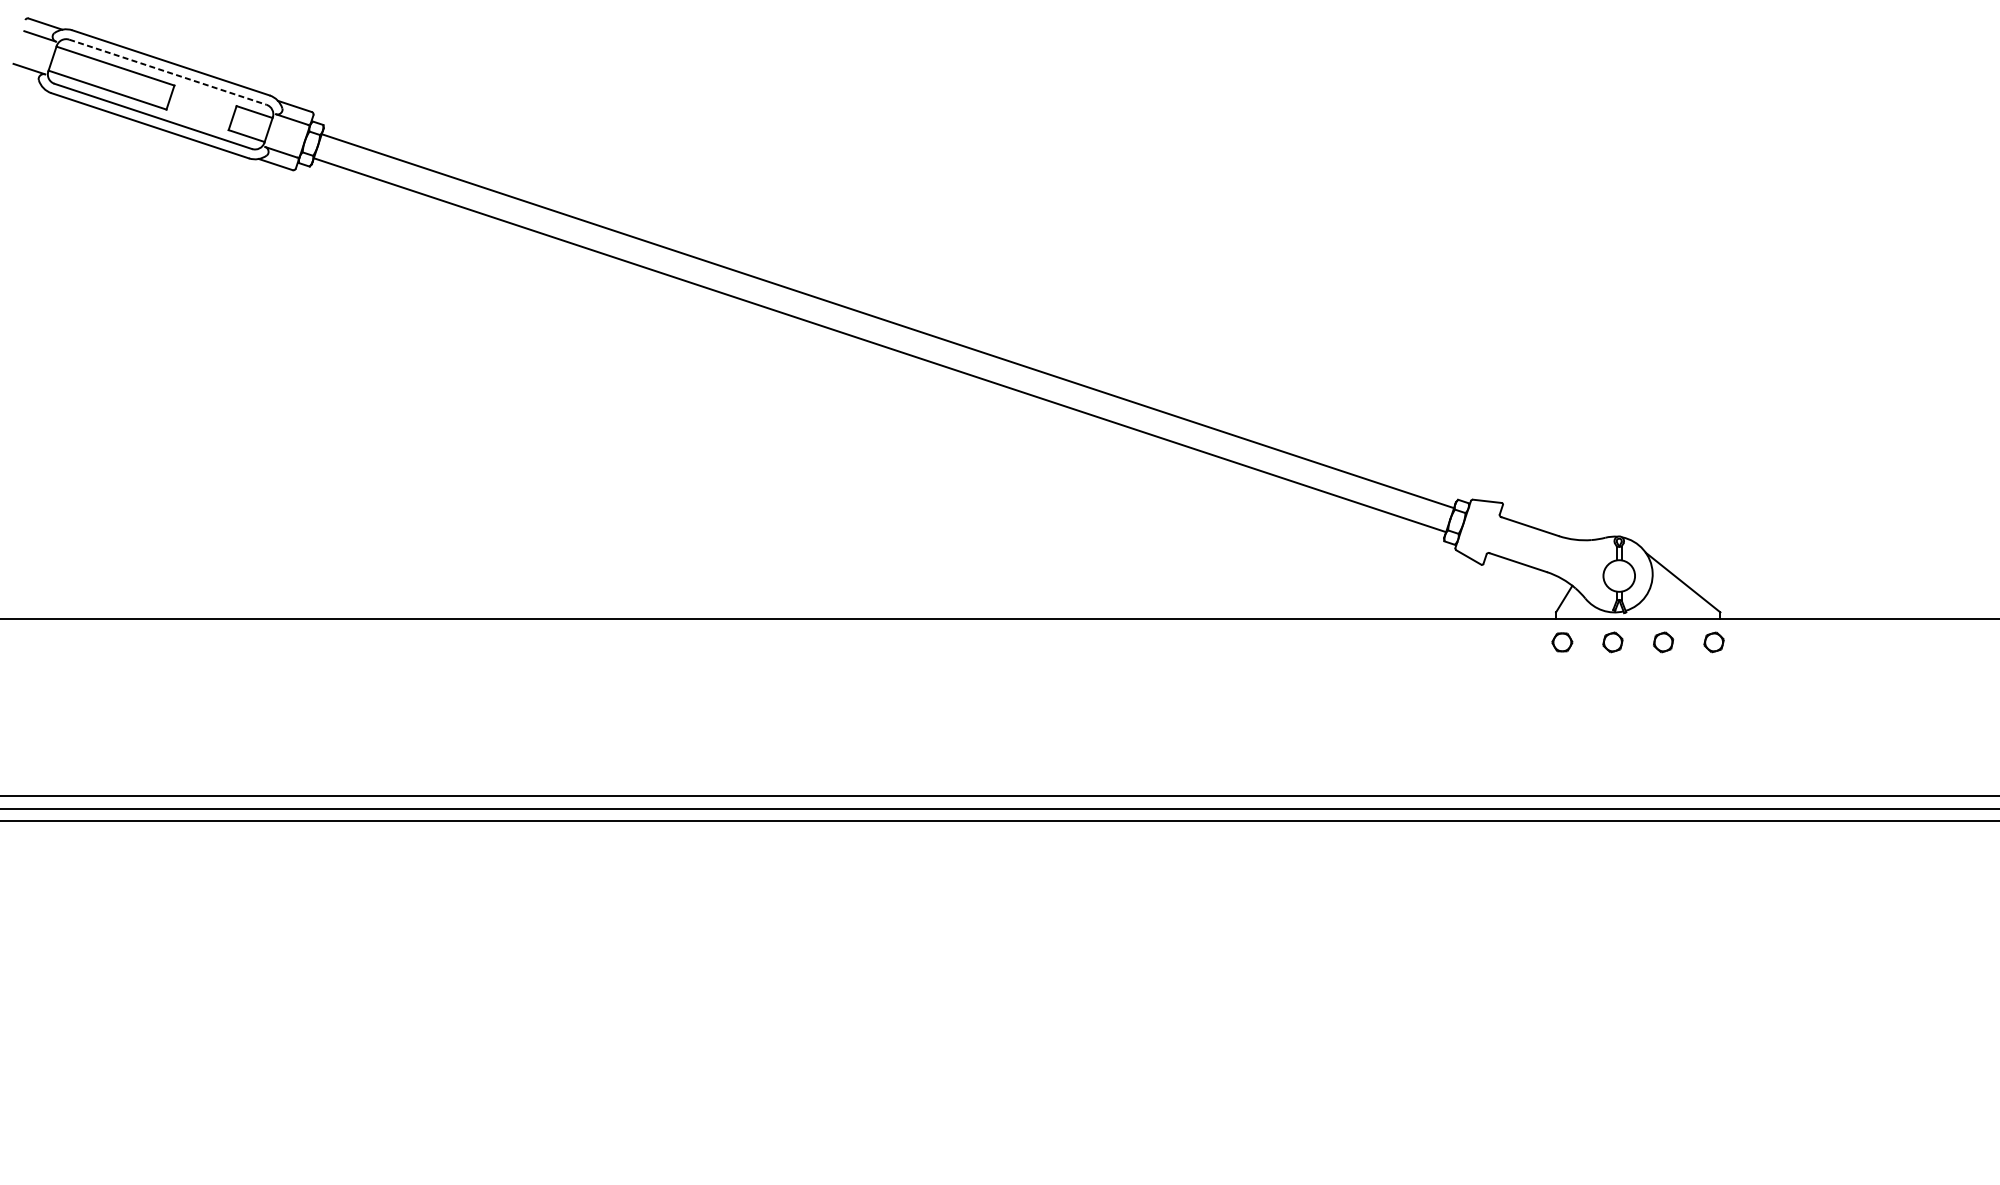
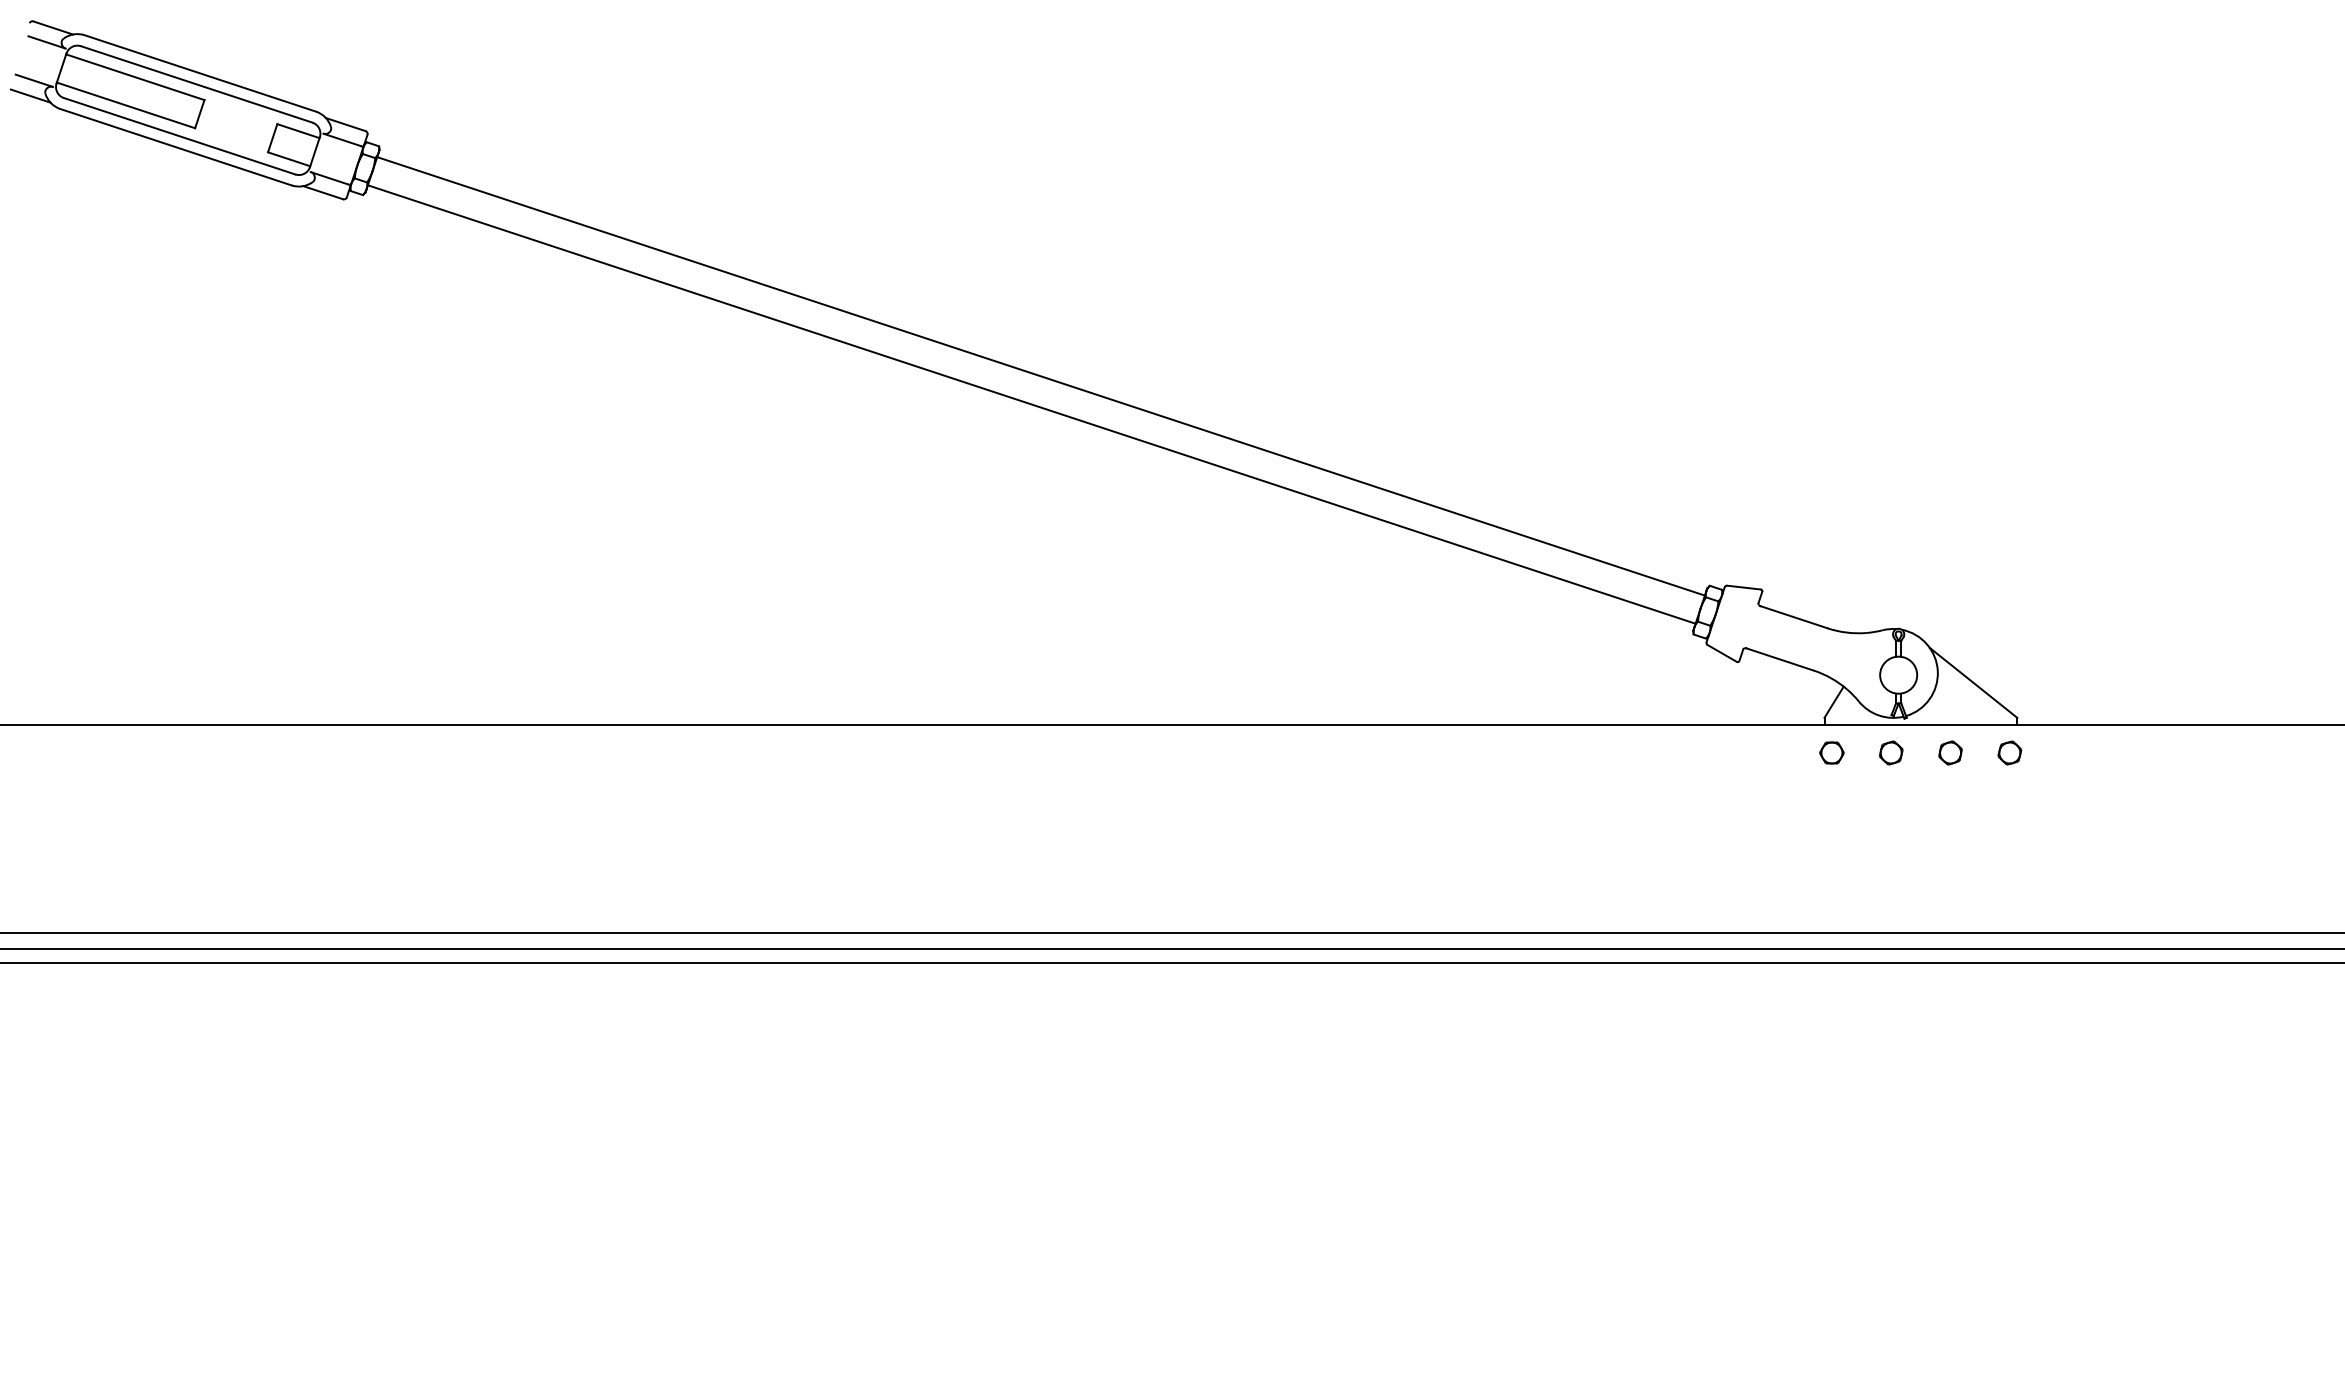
line: (167, 72) -> (196, 84), dashed -> solid
line: (26, 81) -> (30, 95), added

